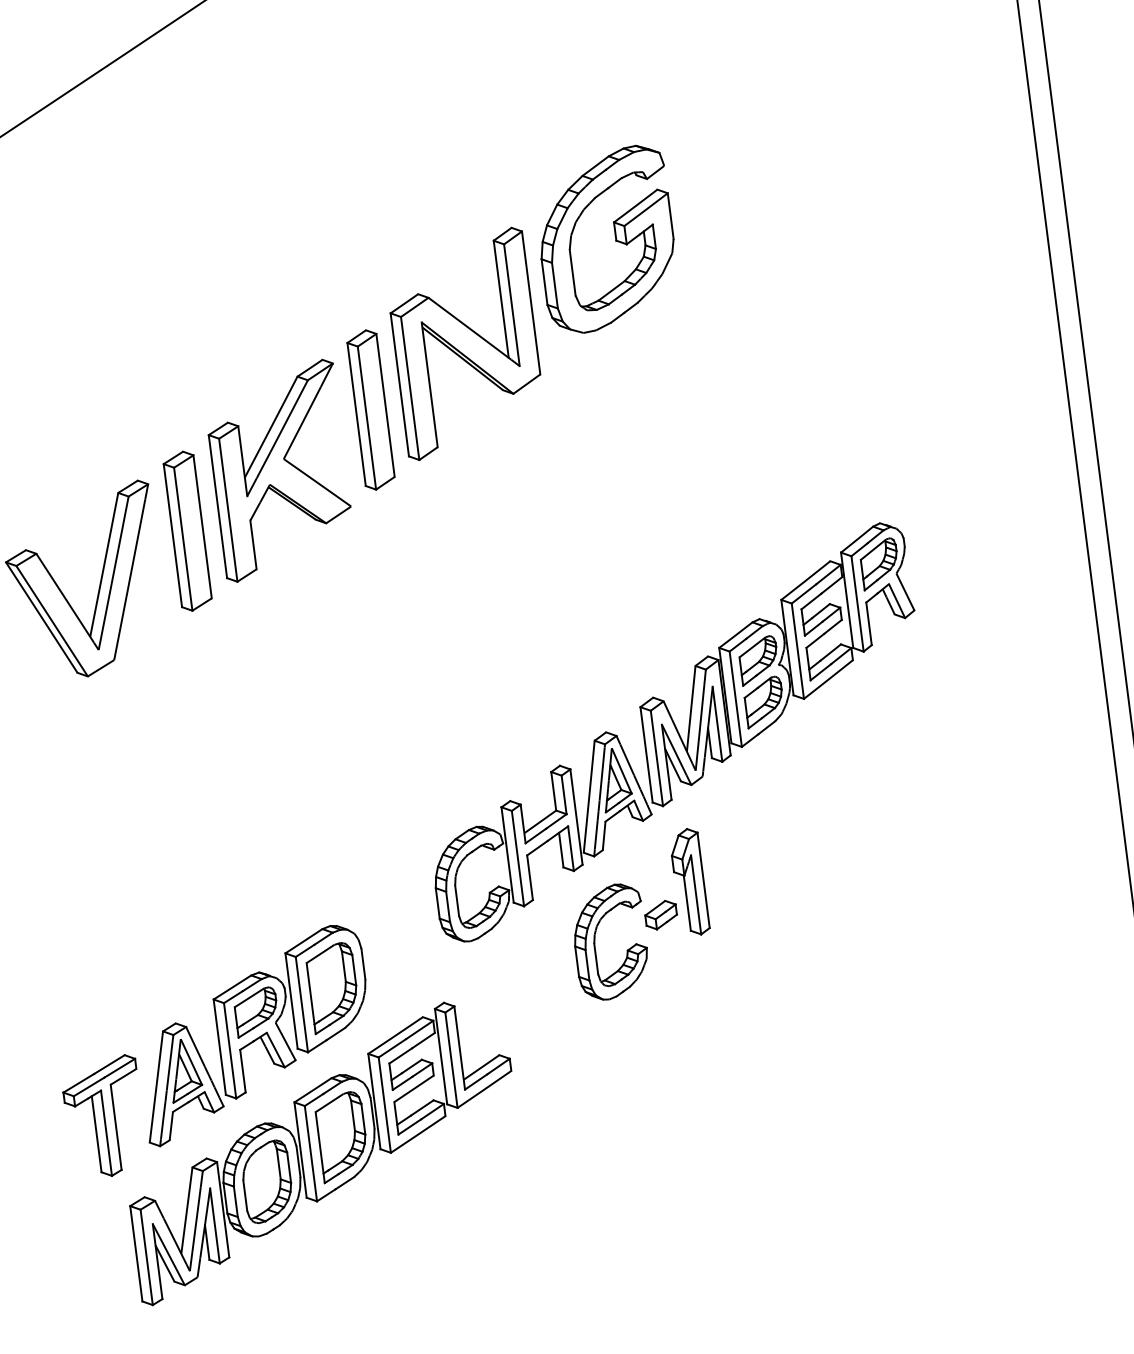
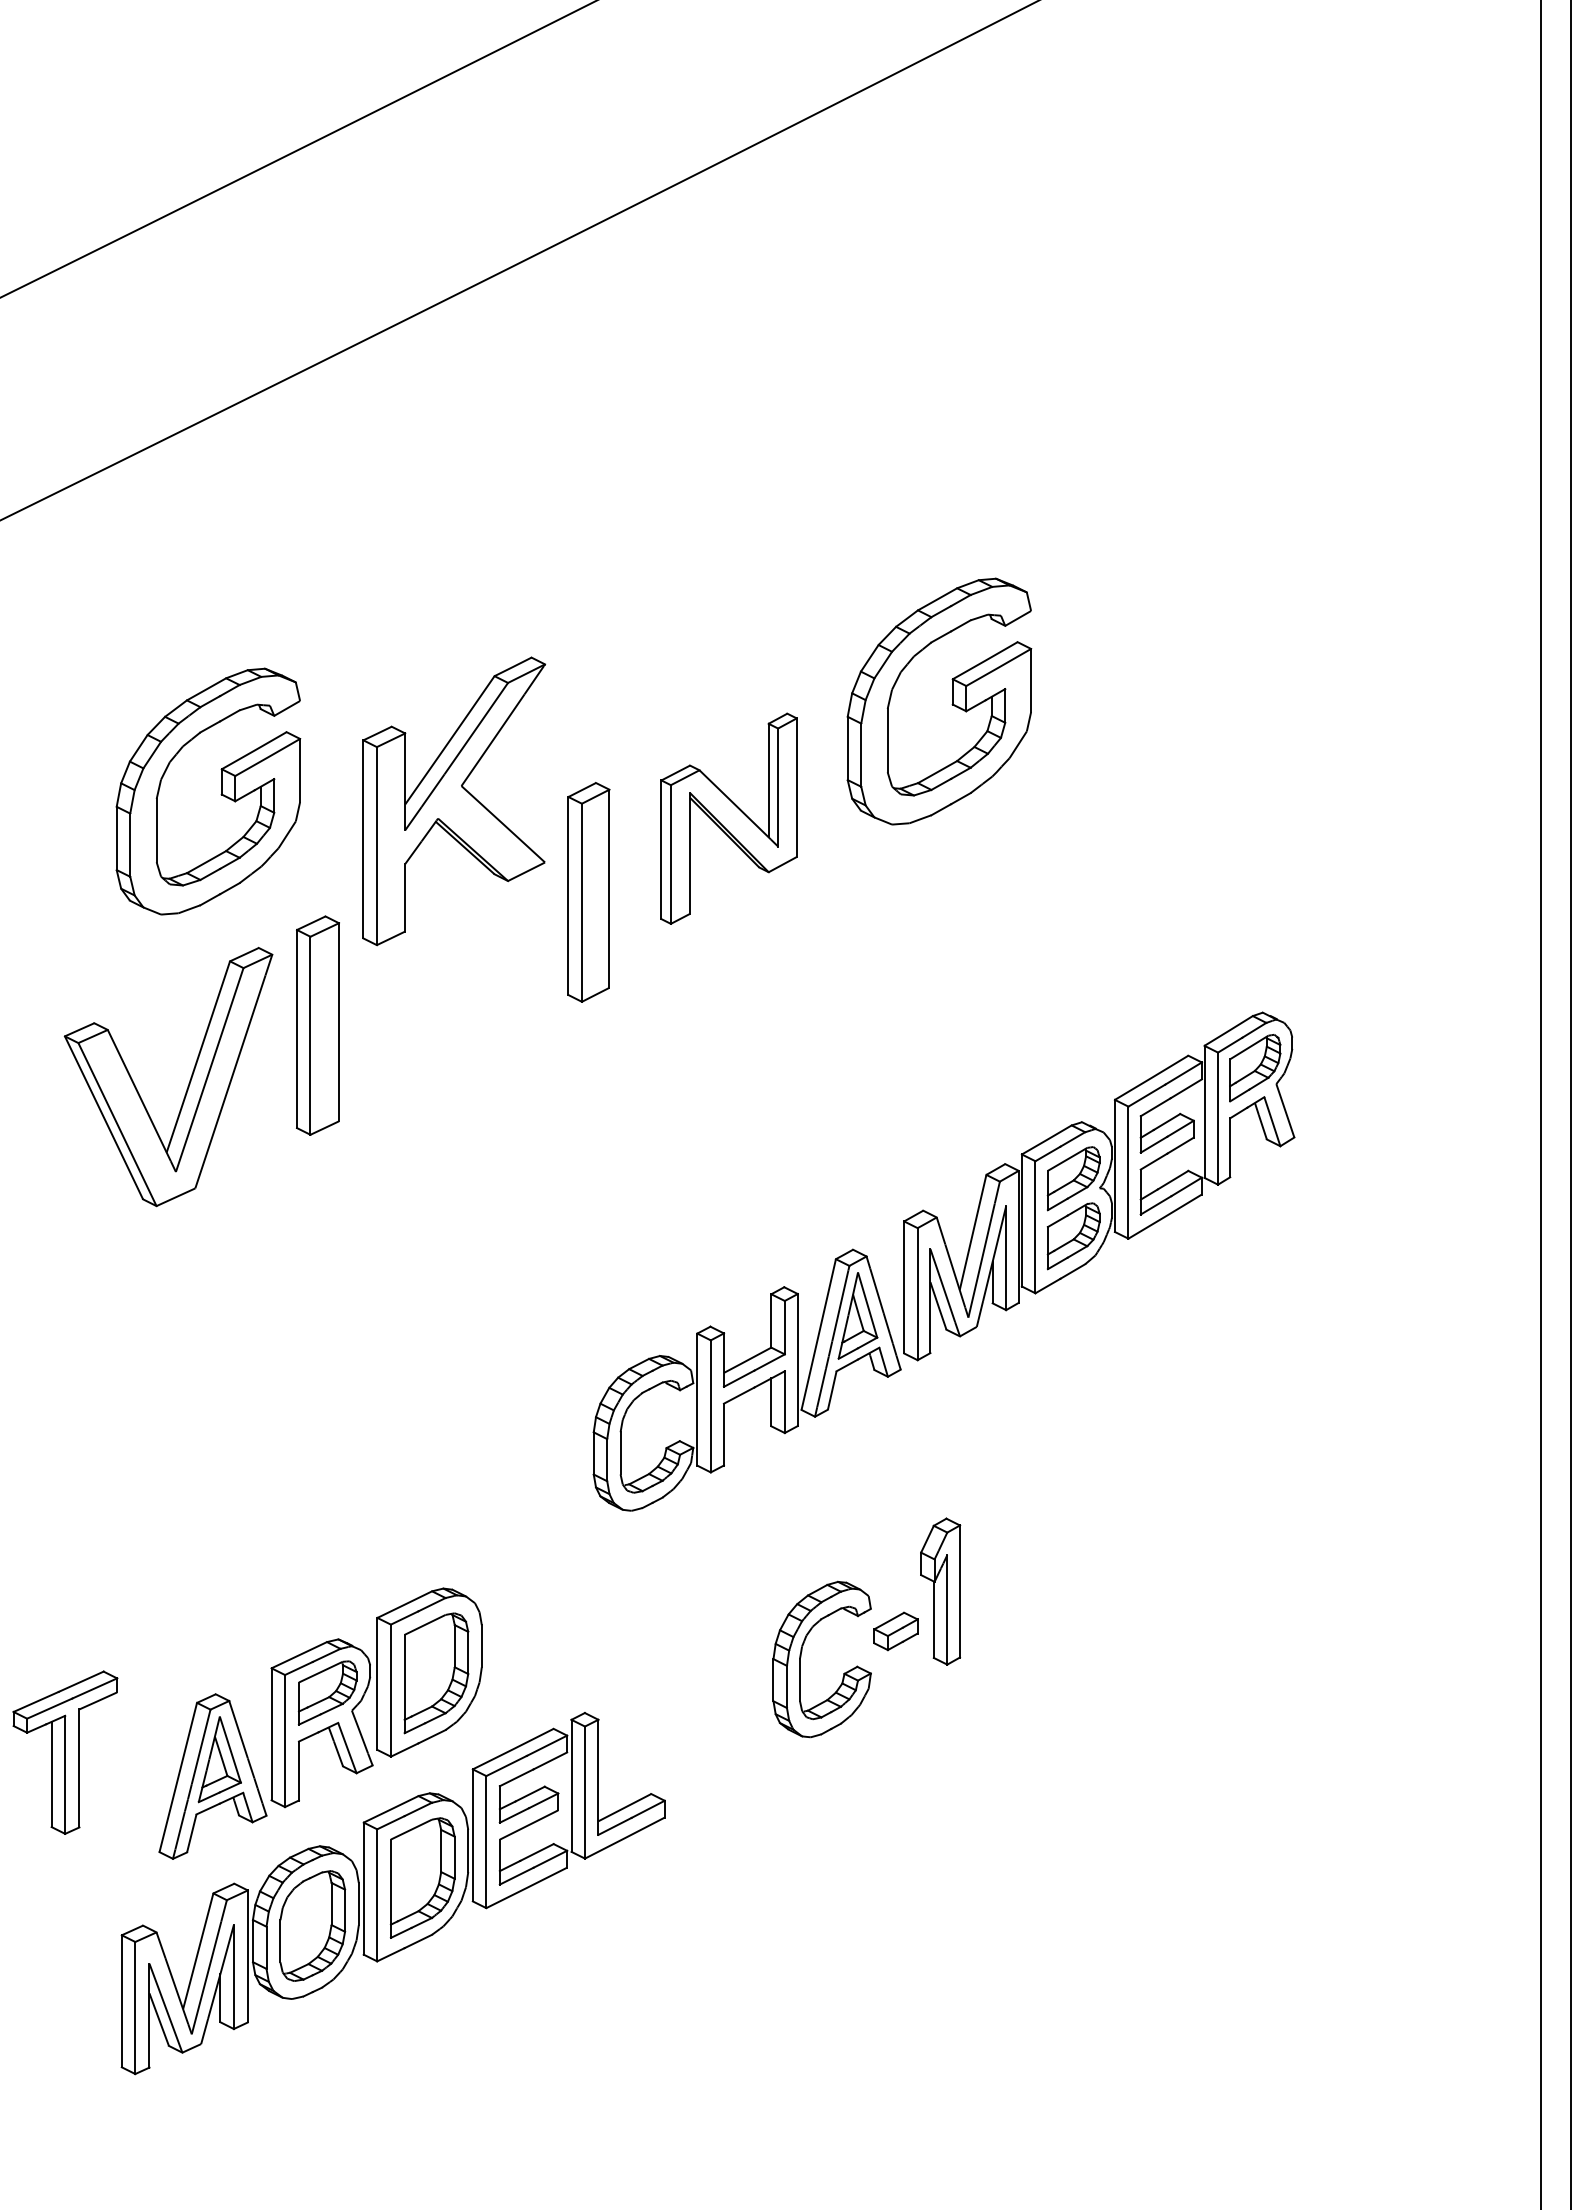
part: (464, 343) -> (728, 818), size x0.7
part: (95, 373) -> (220, 794), added
part: (280, 470) -> (454, 801), moved
part: (672, 732) -> (943, 1261), moved
part: (104, 1117) -> (65, 1752), moved

